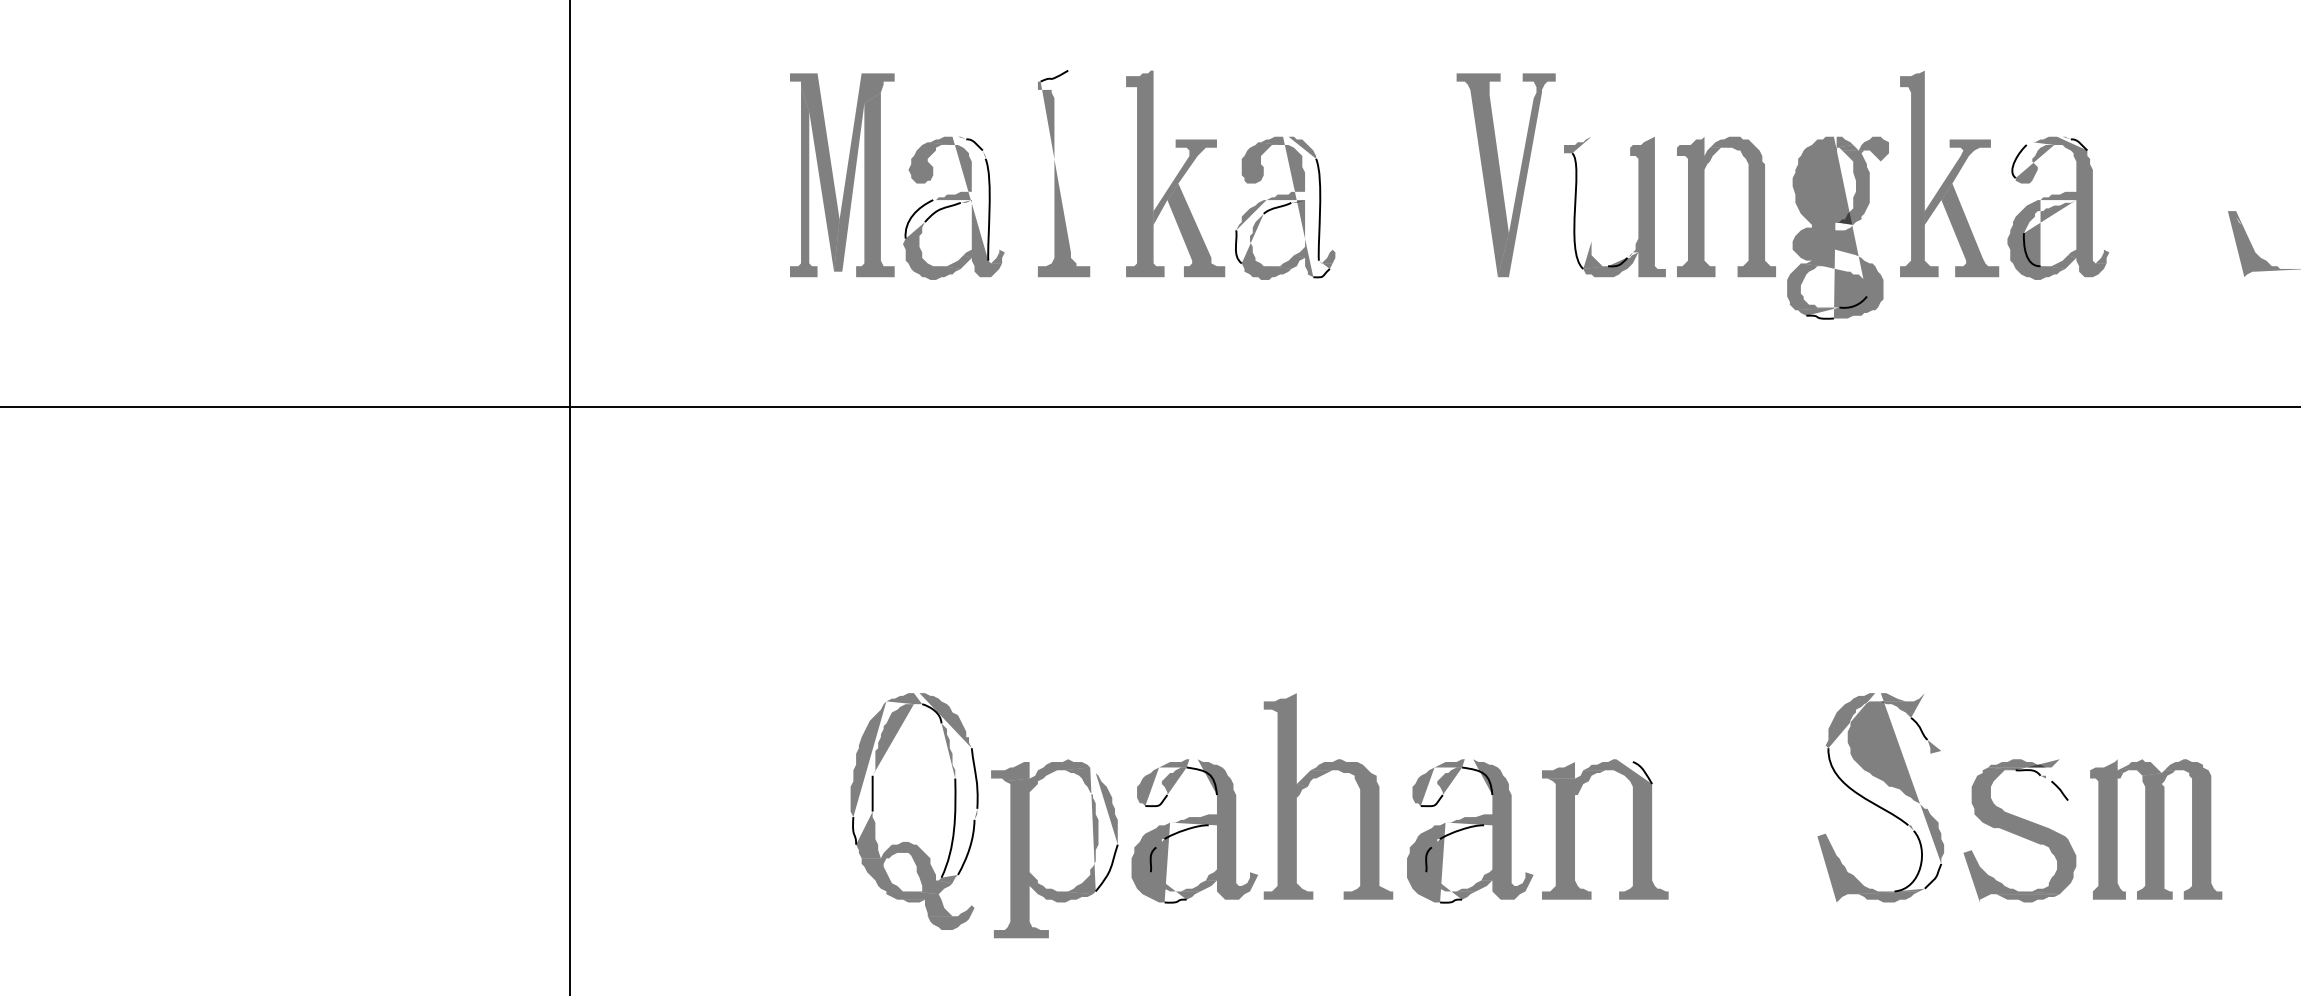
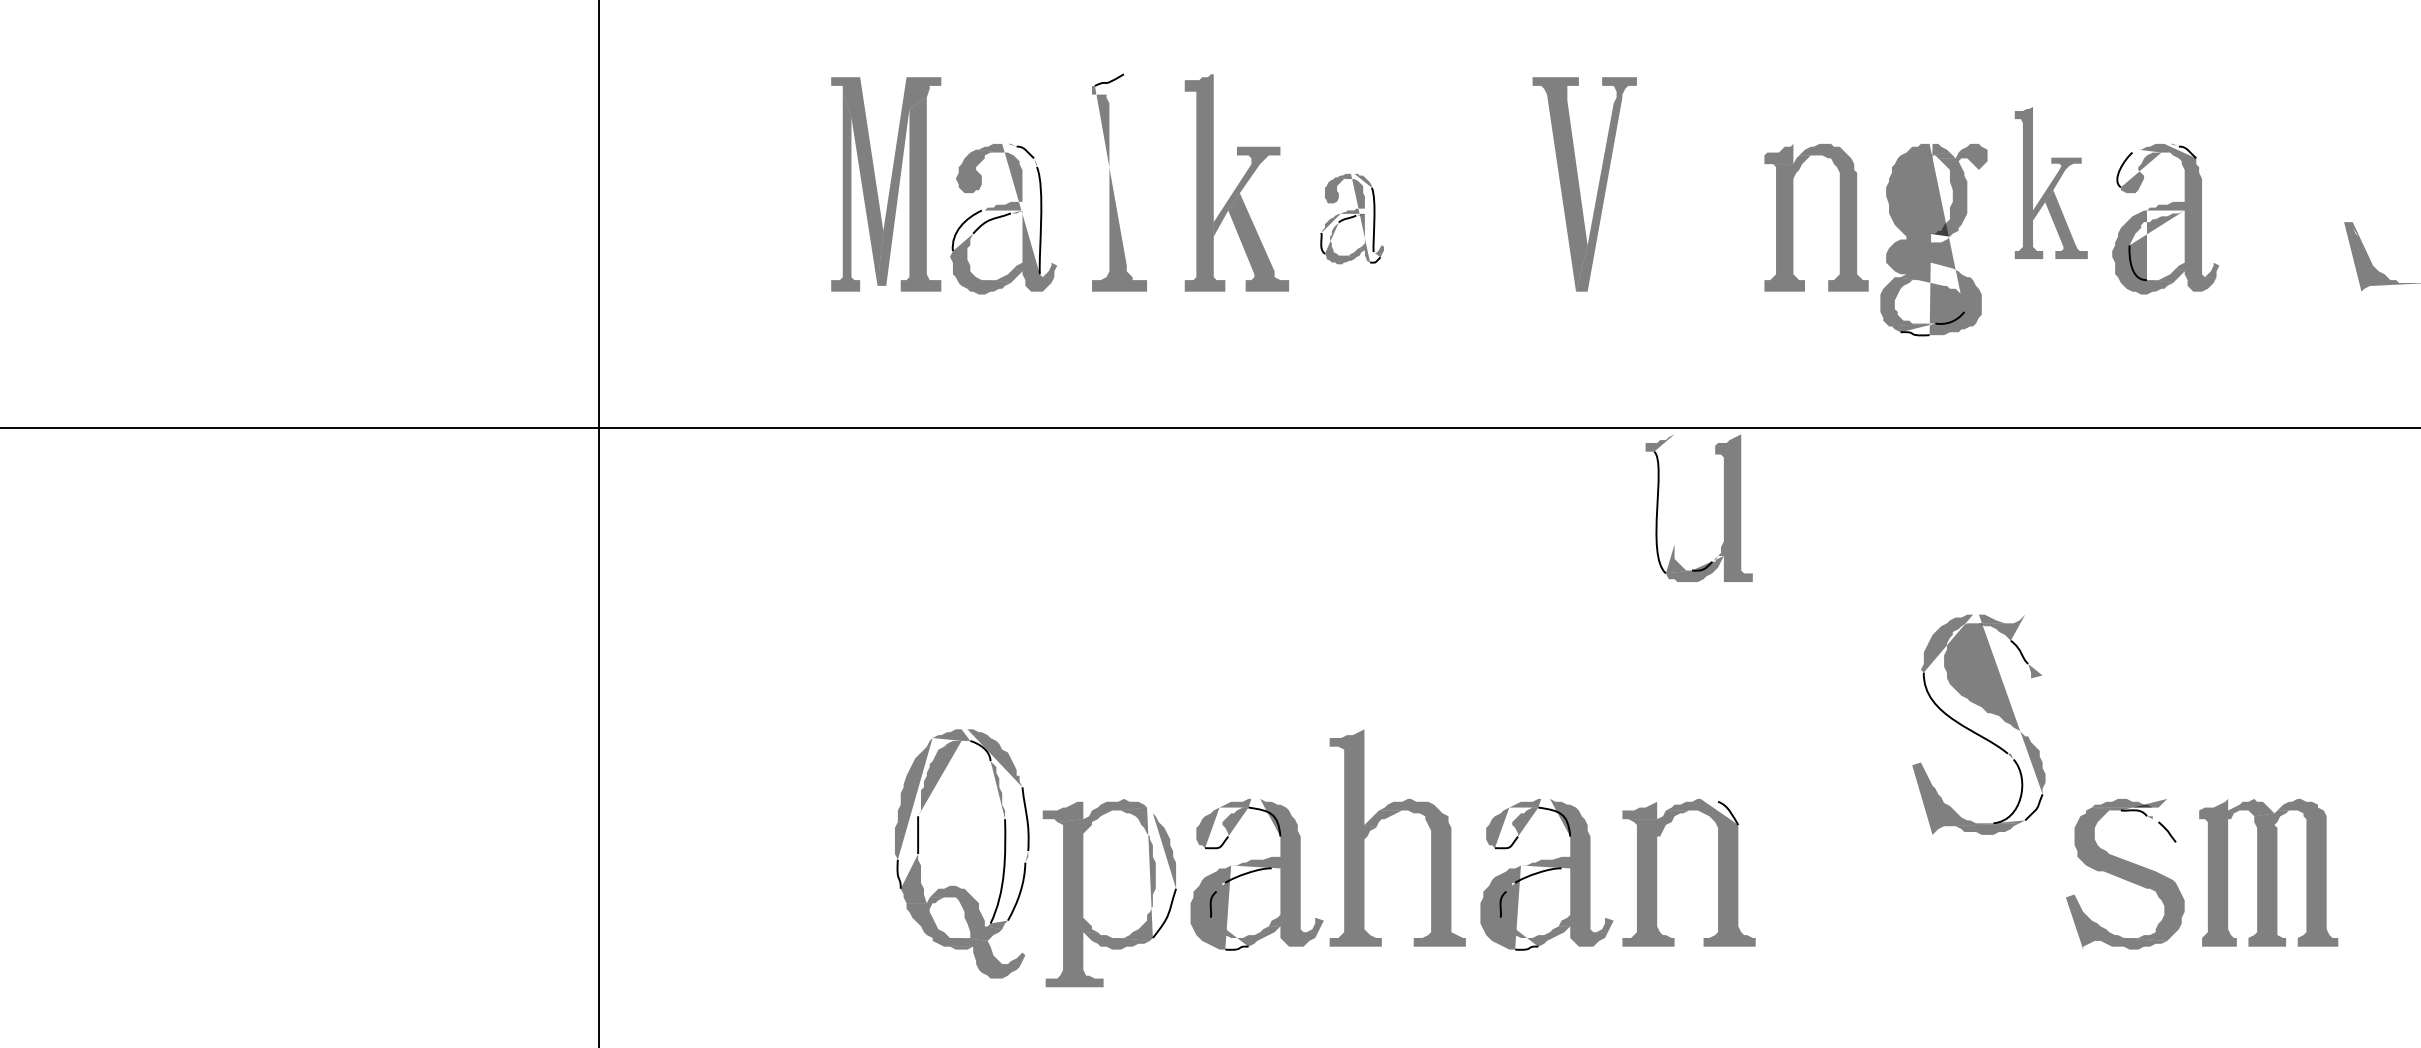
part: (1949, 173) -> (2051, 182), size x0.7
part: (1638, 206) -> (1723, 507), moved
part: (1285, 207) -> (1352, 218), size x0.6
part: (1877, 804) -> (1975, 731), moved

